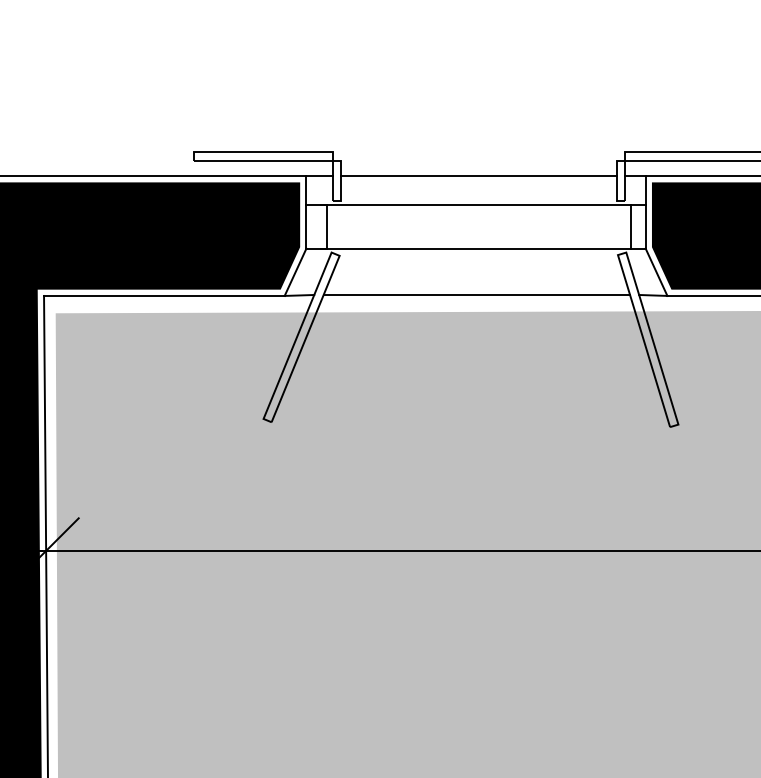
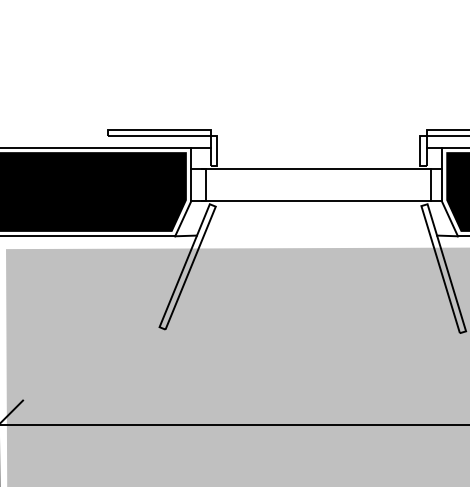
line: (478, 176) -> (318, 148), removed
line: (476, 294) -> (316, 235), removed

